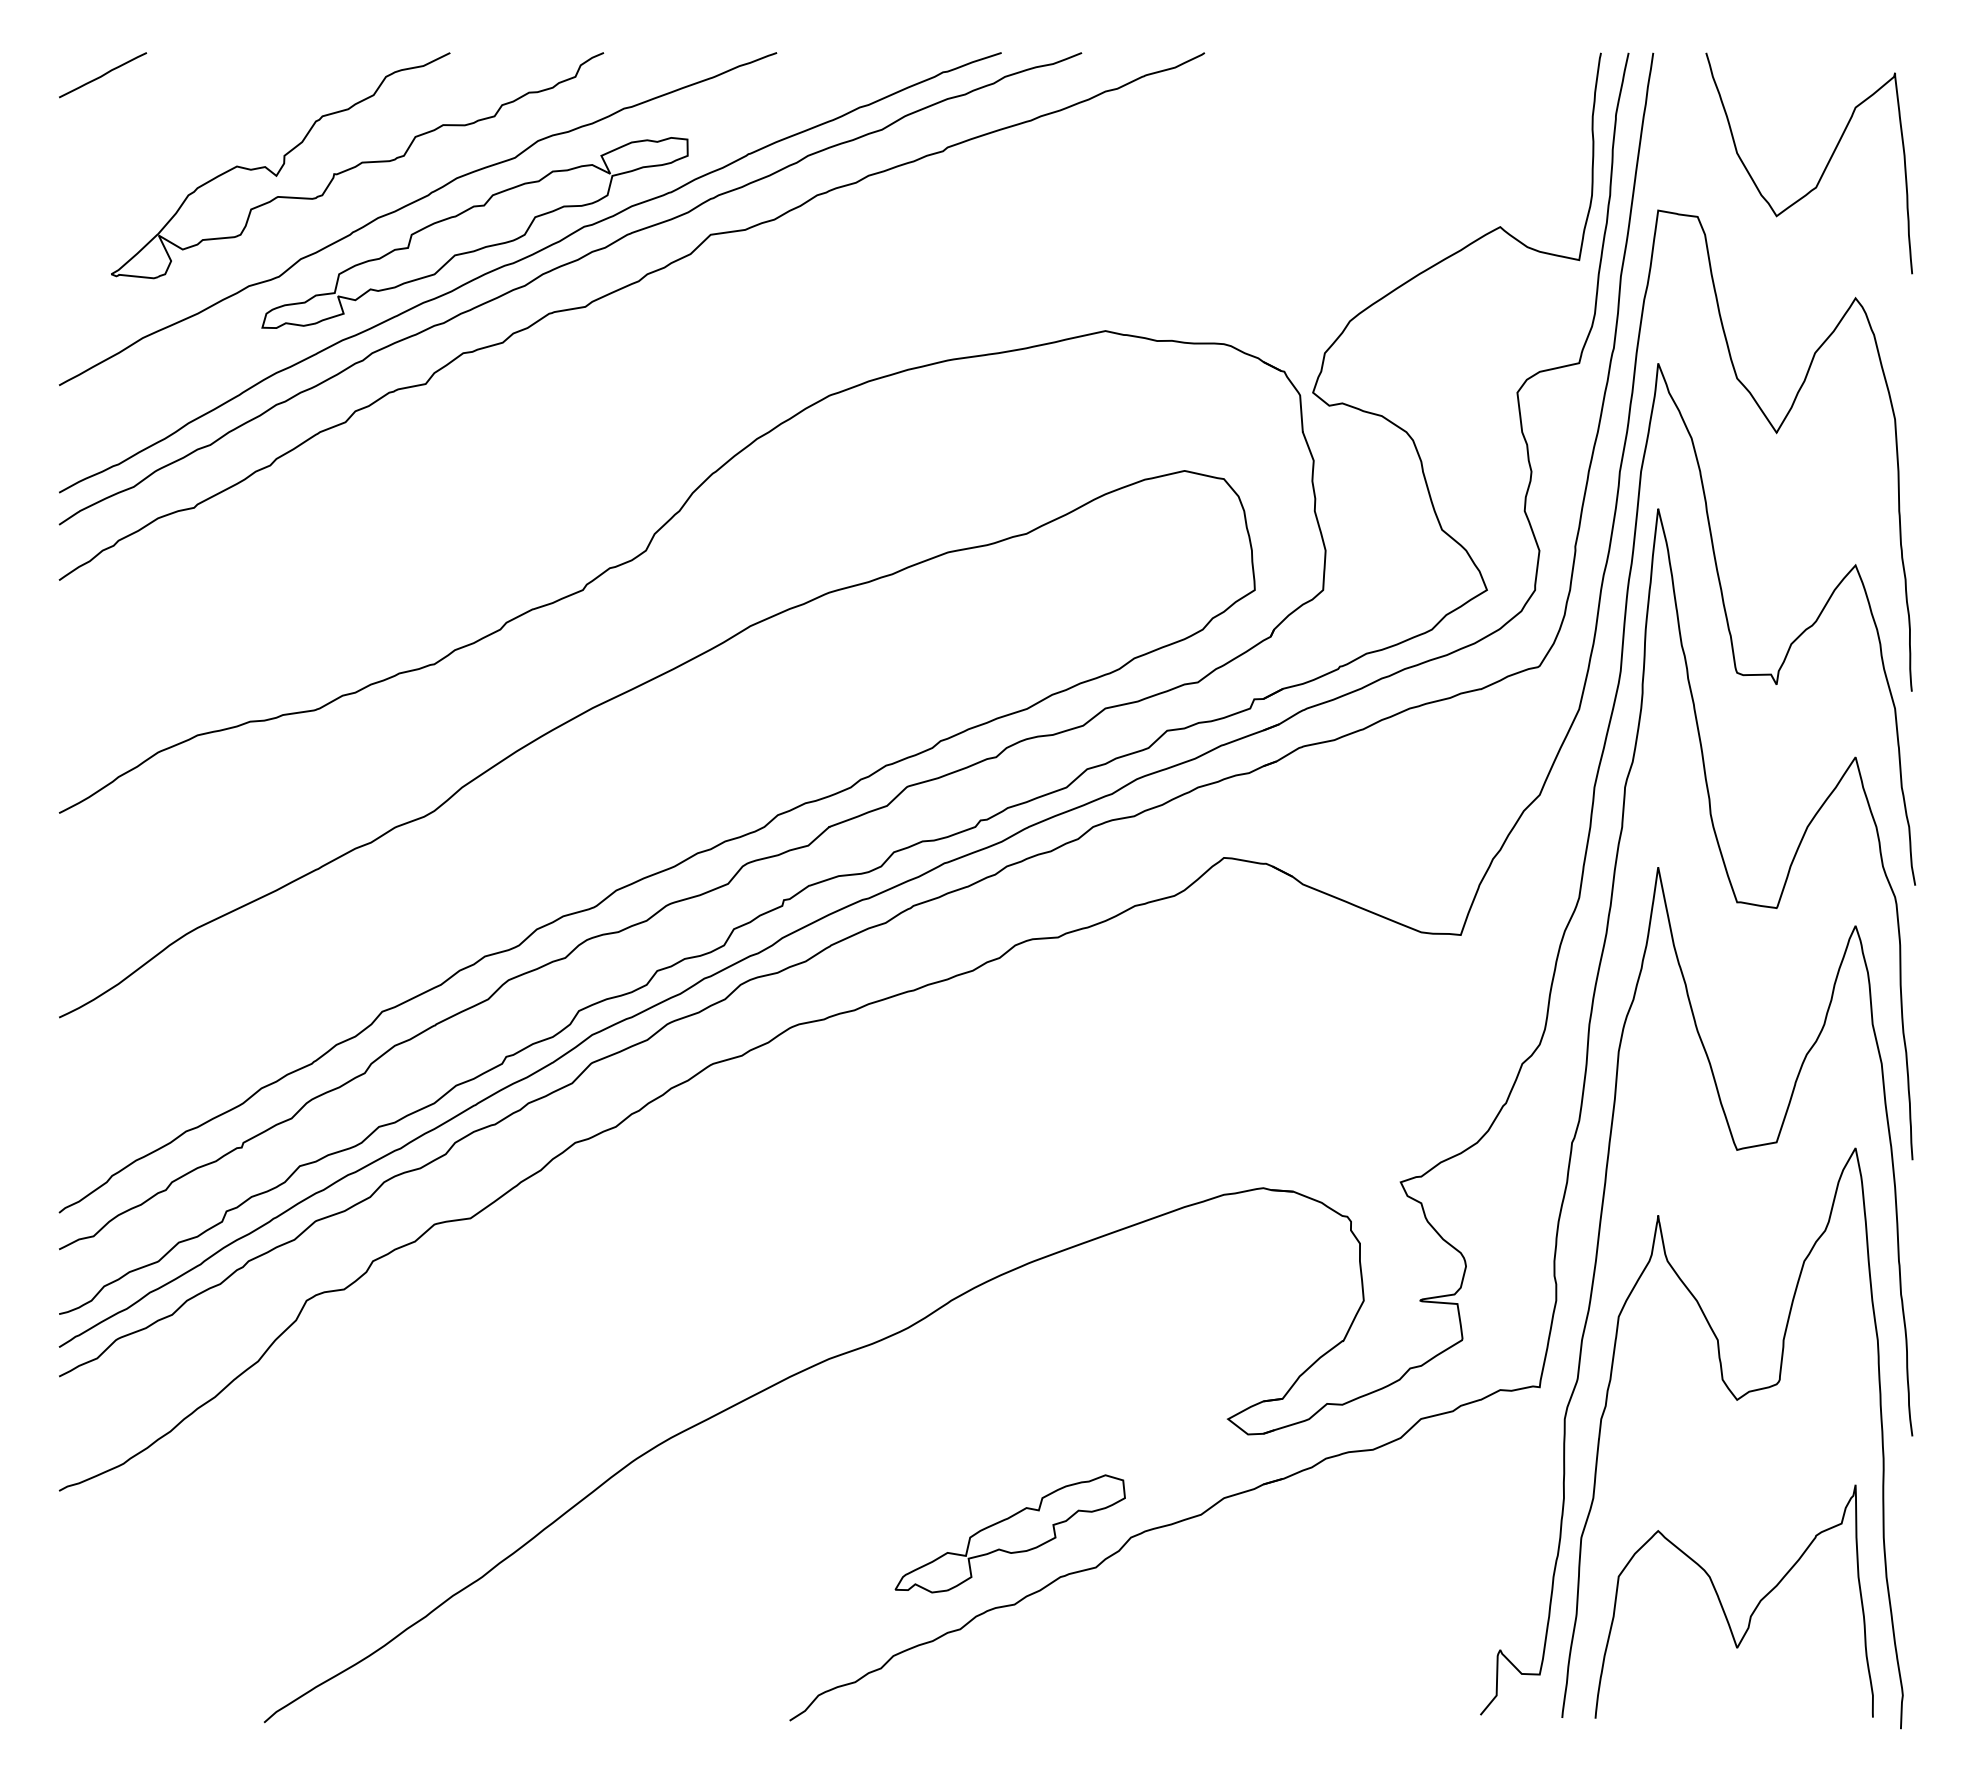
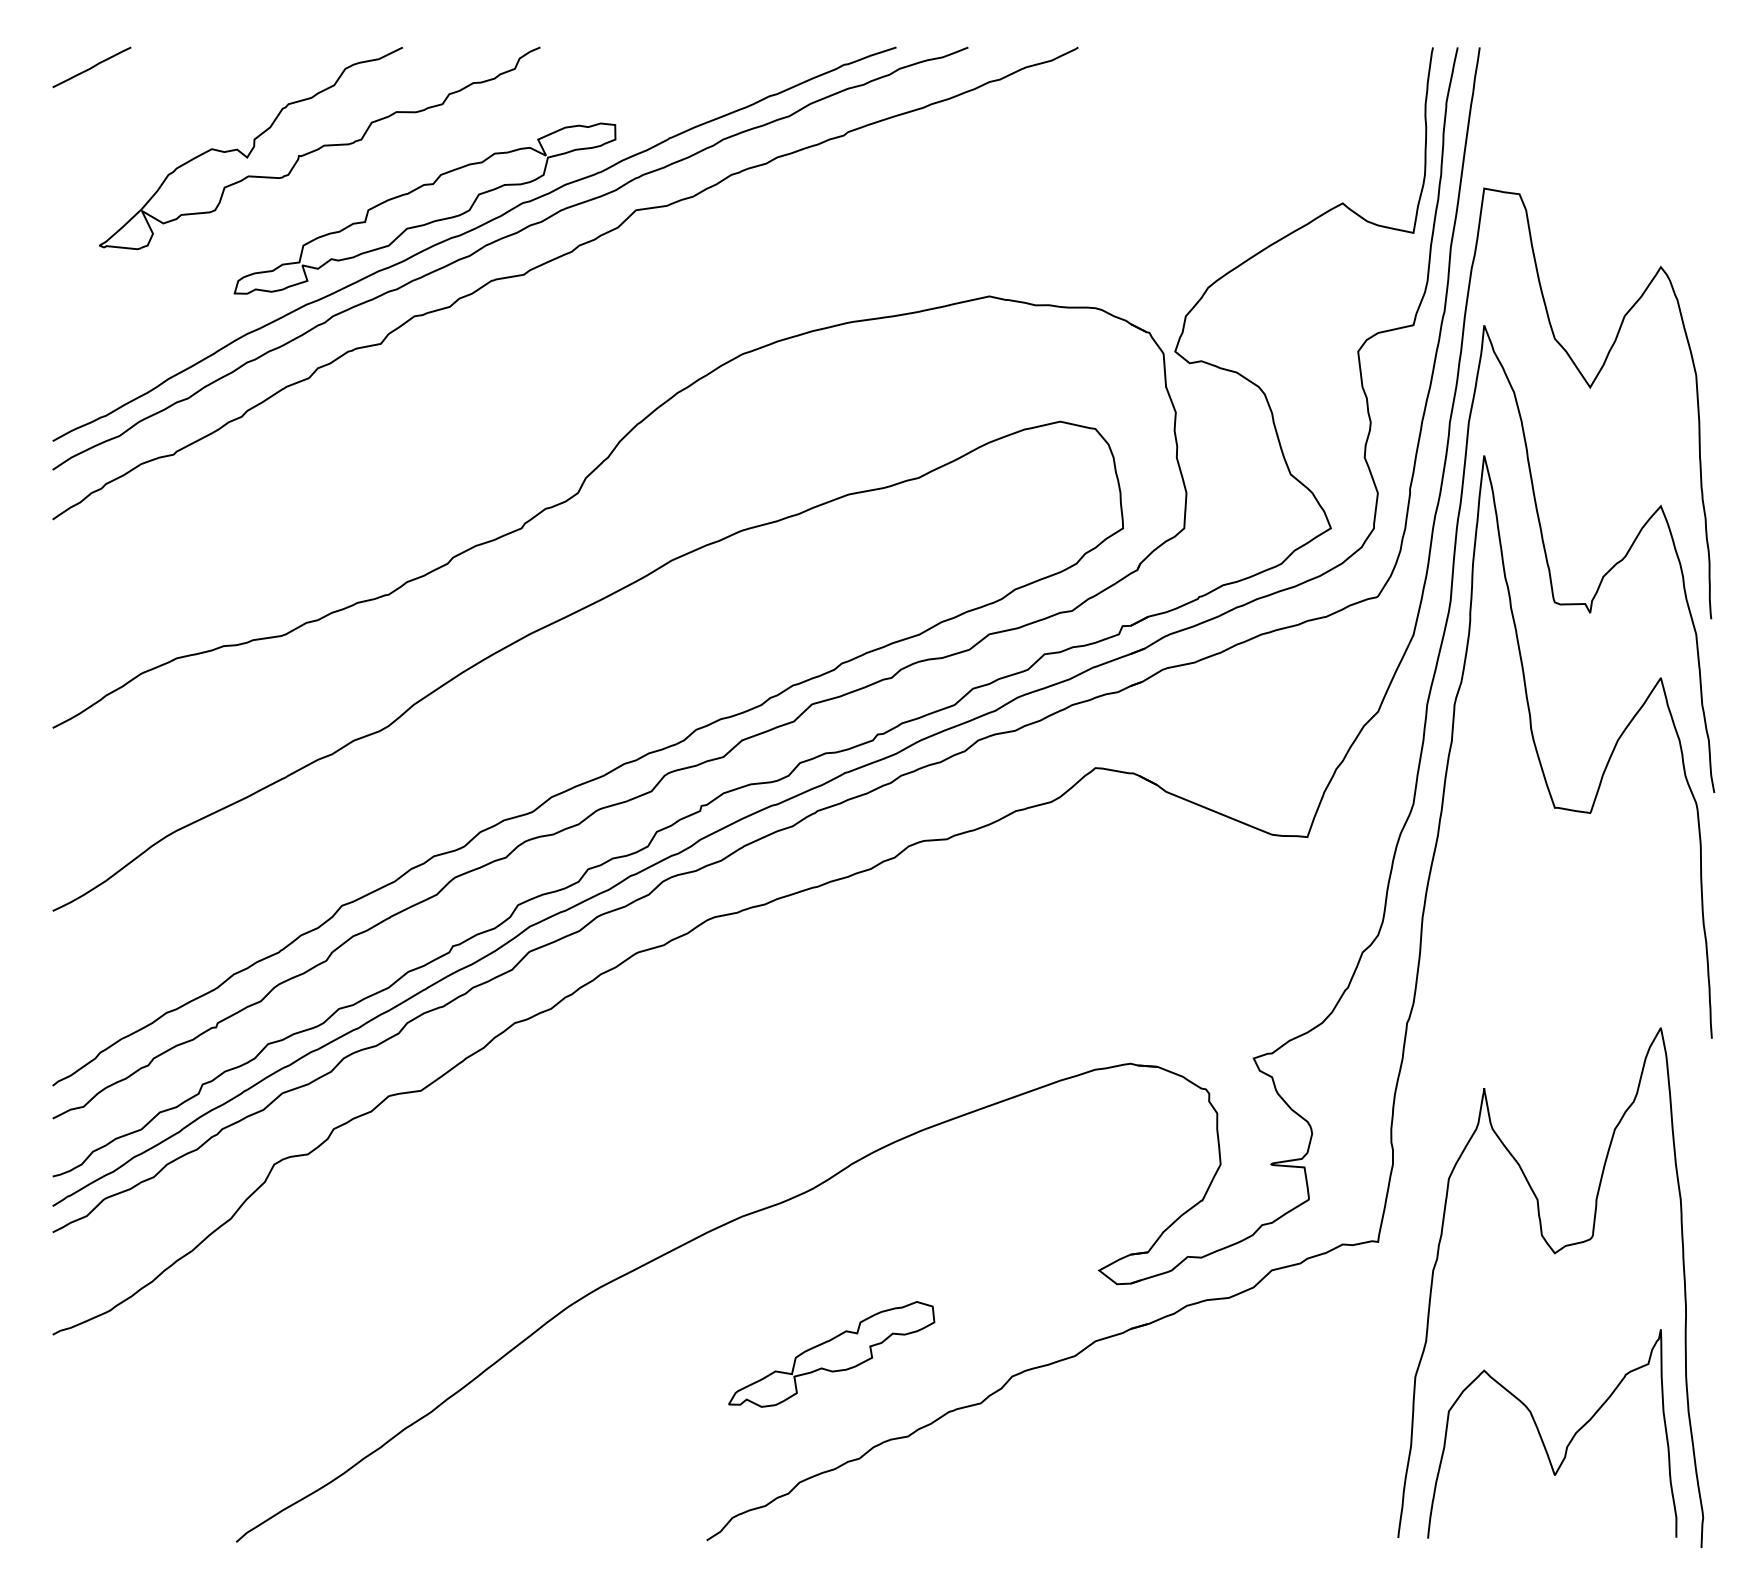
curve: (1823, 170) -> (1632, 152), removed
curve: (411, 204) -> (368, 183), removed
curve: (1595, 1273) -> (1428, 1140), removed
part: (1009, 1533) -> (830, 1354), moved

